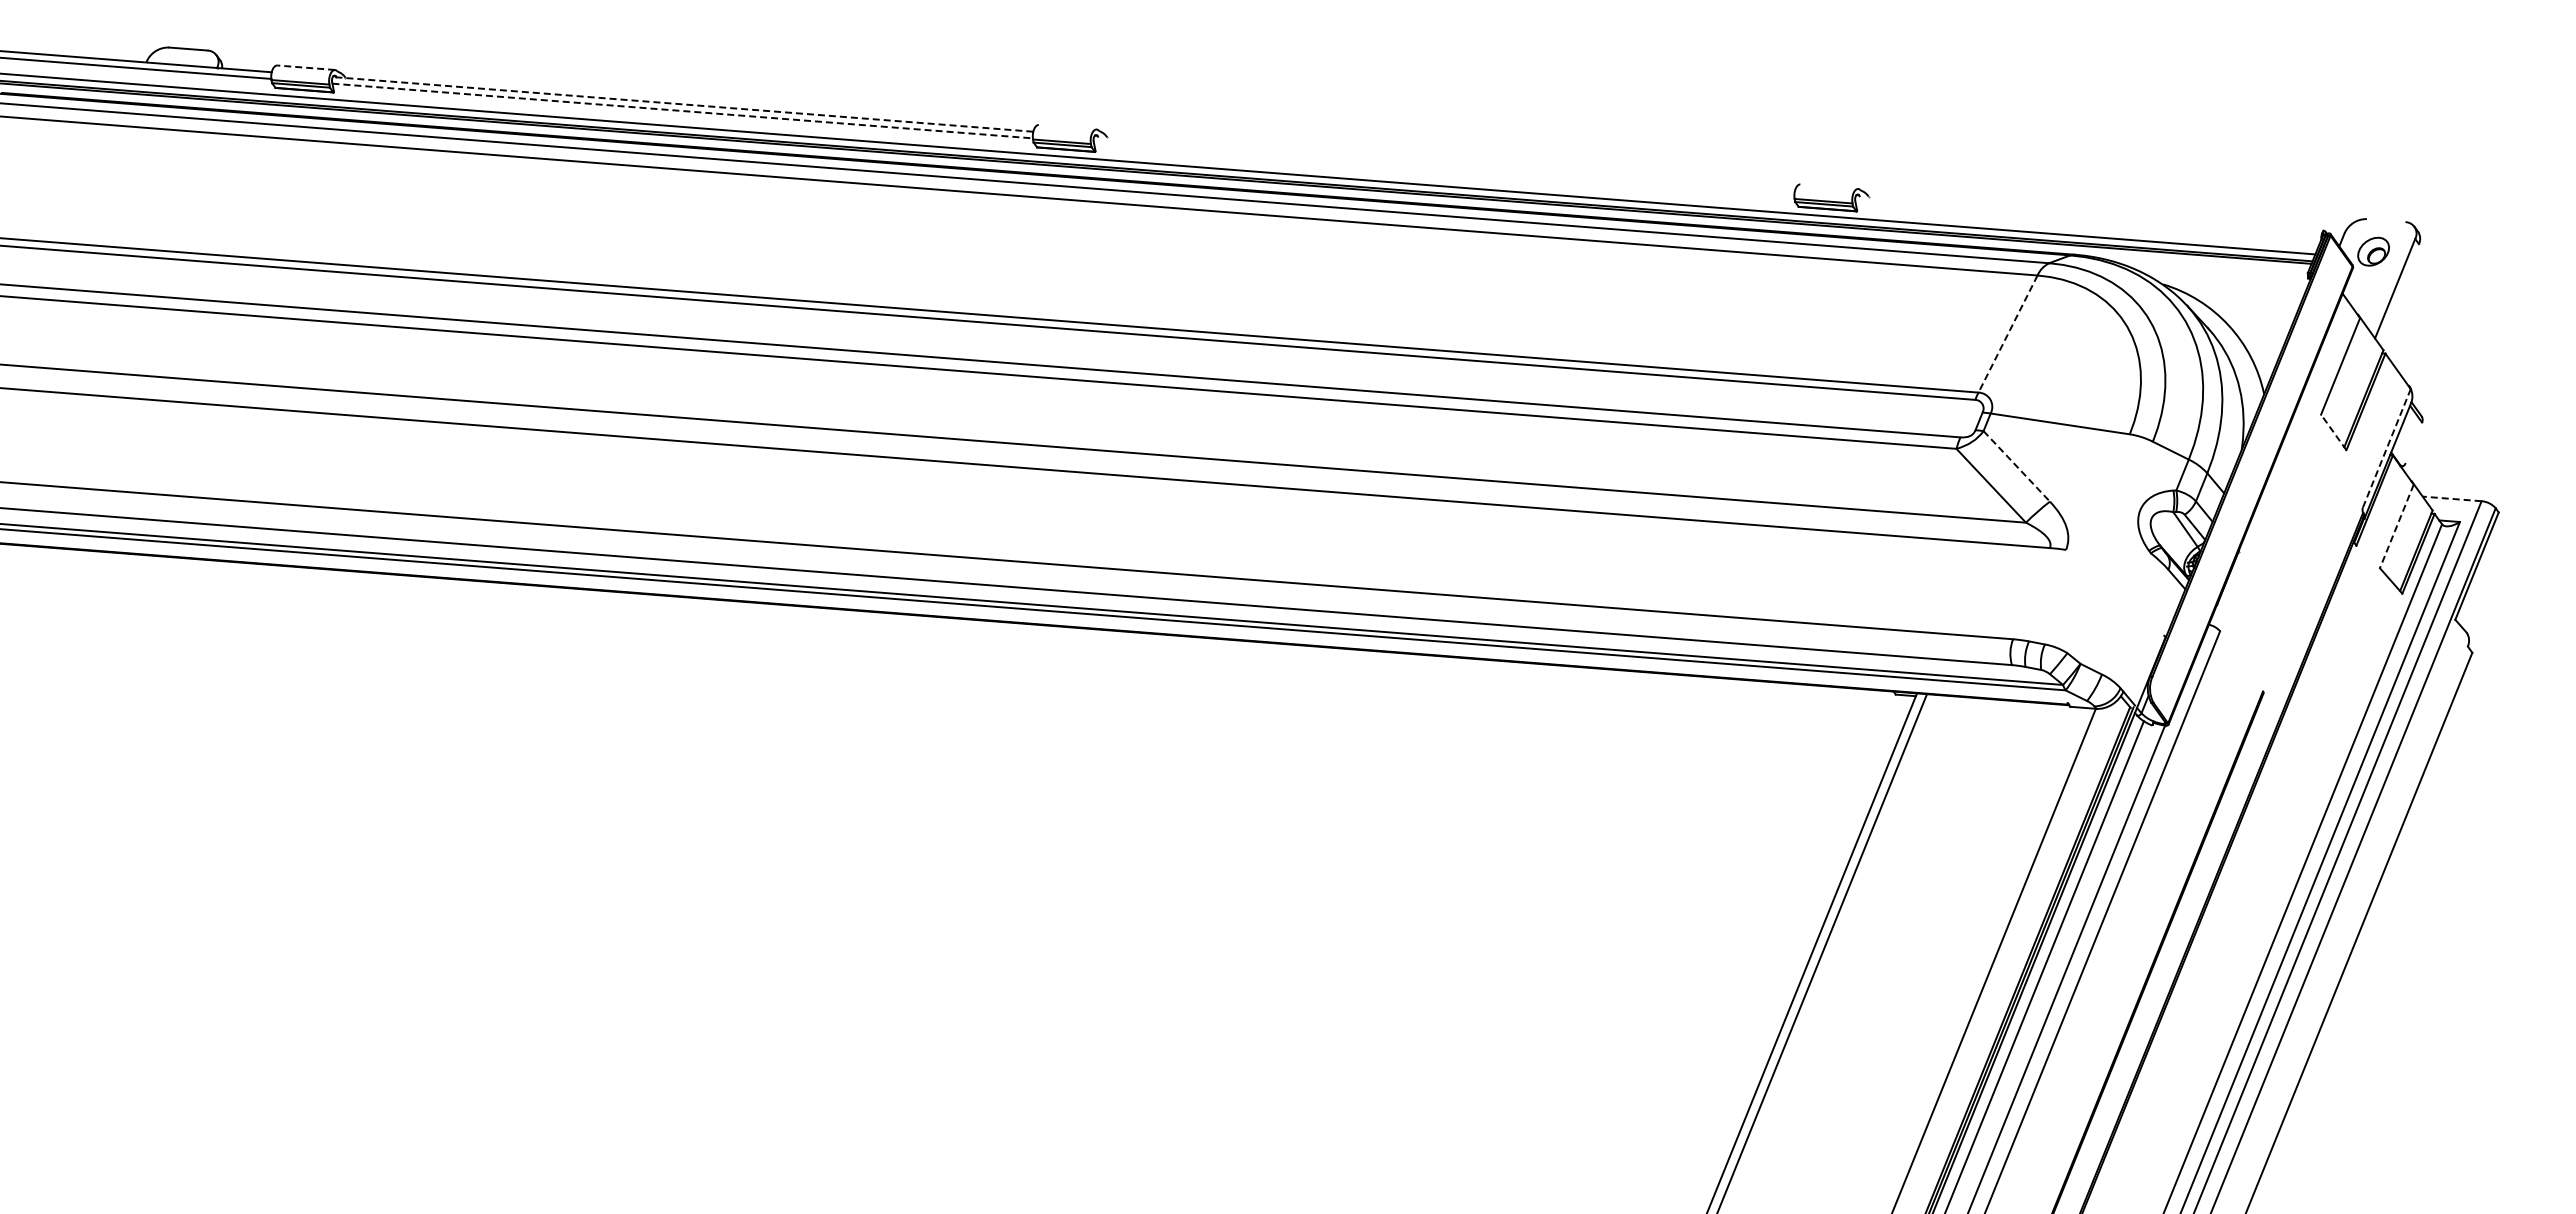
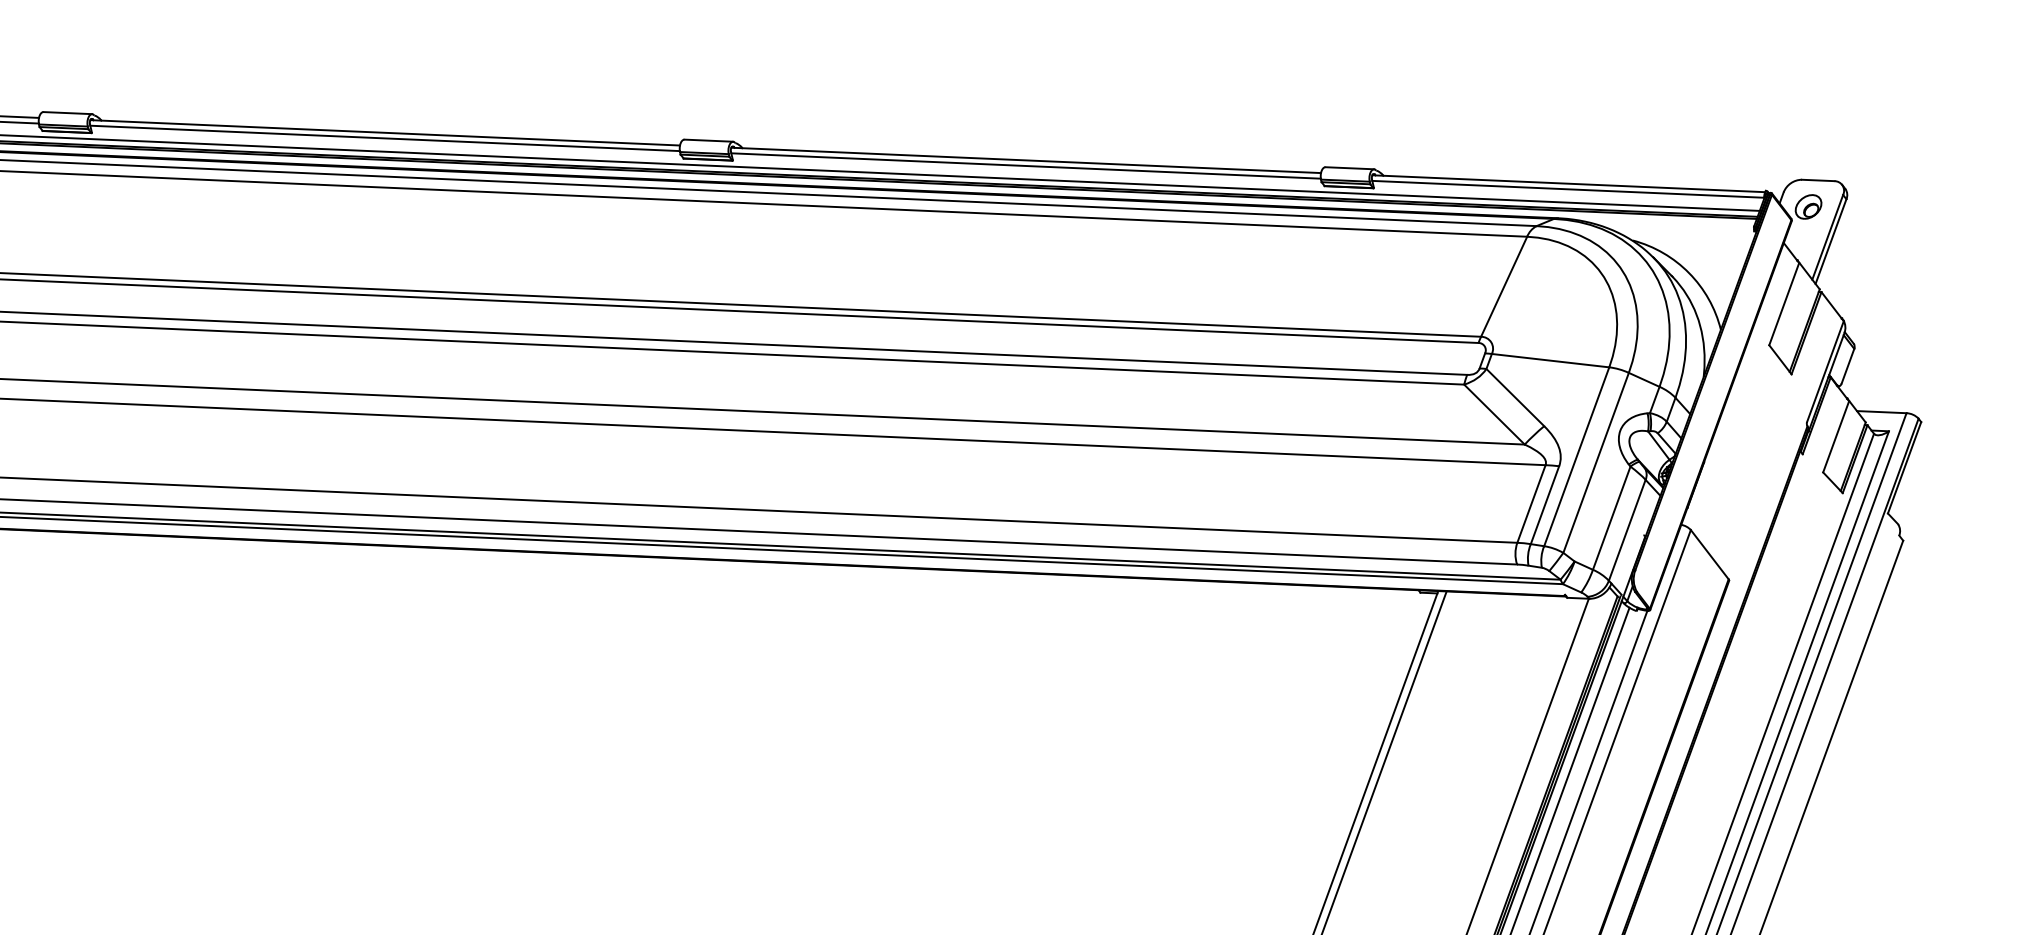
line: (305, 67) -> (67, 112), dashed -> solid
line: (682, 104) -> (384, 132), dashed -> solid
line: (683, 111) -> (385, 138), dashed -> solid
line: (1067, 126) -> (708, 140), added
line: (1444, 163) -> (1026, 160), added
line: (1444, 170) -> (1026, 165), added
line: (1829, 186) -> (1349, 168), added
line: (2088, 213) -> (1568, 183), added
line: (2088, 220) -> (1568, 189), added
line: (2385, 220) -> (1817, 180), added
line: (2398, 293) -> (1830, 241), added
line: (2008, 334) -> (1504, 287), dashed -> solid
line: (2333, 432) -> (1780, 359), dashed -> solid
line: (2413, 442) -> (1847, 365), added
line: (2386, 448) -> (1825, 371), dashed -> solid
line: (2017, 466) -> (1515, 397), dashed -> solid
line: (2452, 498) -> (1882, 411), dashed -> solid
line: (2396, 526) -> (1835, 436), dashed -> solid
line: (2086, 539) -> (1576, 456), added
line: (2109, 547) -> (1595, 462), added
line: (2031, 593) -> (1531, 503), added
line: (2047, 595) -> (1544, 505), added
line: (2125, 613) -> (1610, 517), added
line: (2144, 628) -> (1627, 529), added
line: (2241, 661) -> (1709, 554), added

